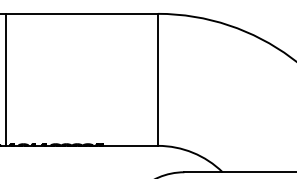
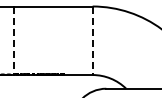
line: (5, 81) -> (13, 41), solid -> dashed
line: (157, 81) -> (92, 41), solid -> dashed

